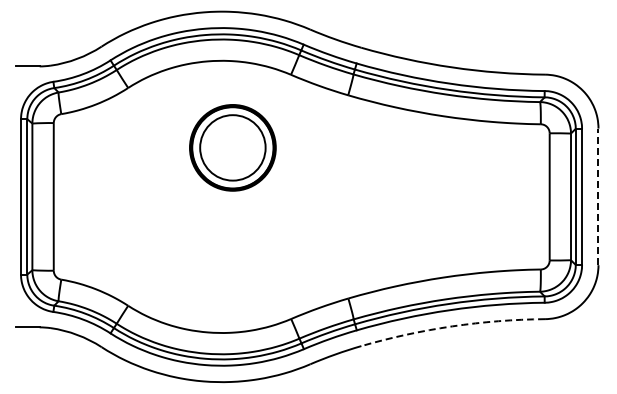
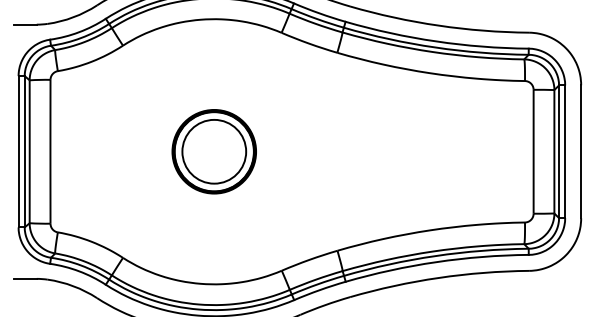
part: (232, 147) -> (213, 151), moved
line: (598, 196) -> (581, 151), dashed -> solid
arc: (452, 326) -> (438, 278), dashed -> solid

